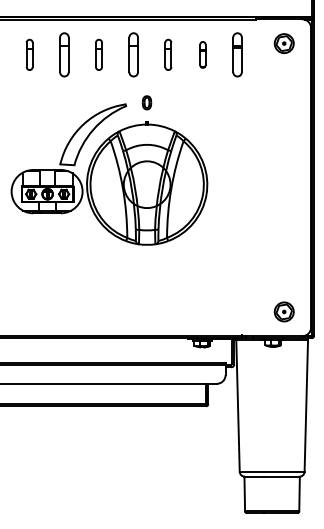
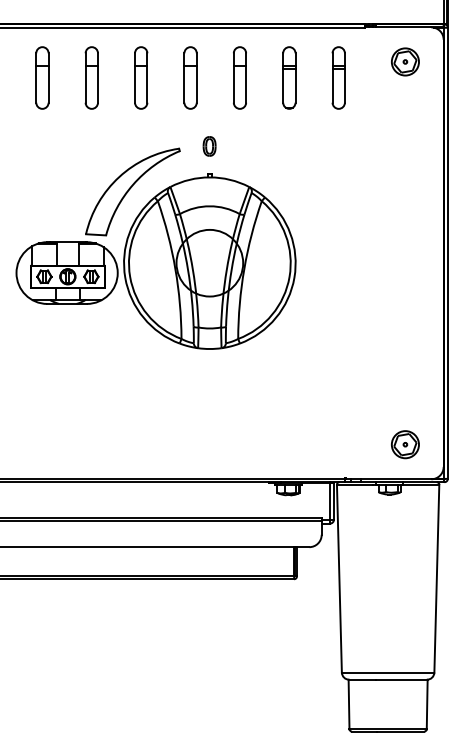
part: (29, 54) -> (42, 77), size x1.43
part: (98, 54) -> (140, 77), size x1.43
part: (168, 54) -> (240, 77), size x1.43
part: (202, 54) -> (288, 77), size x1.67

